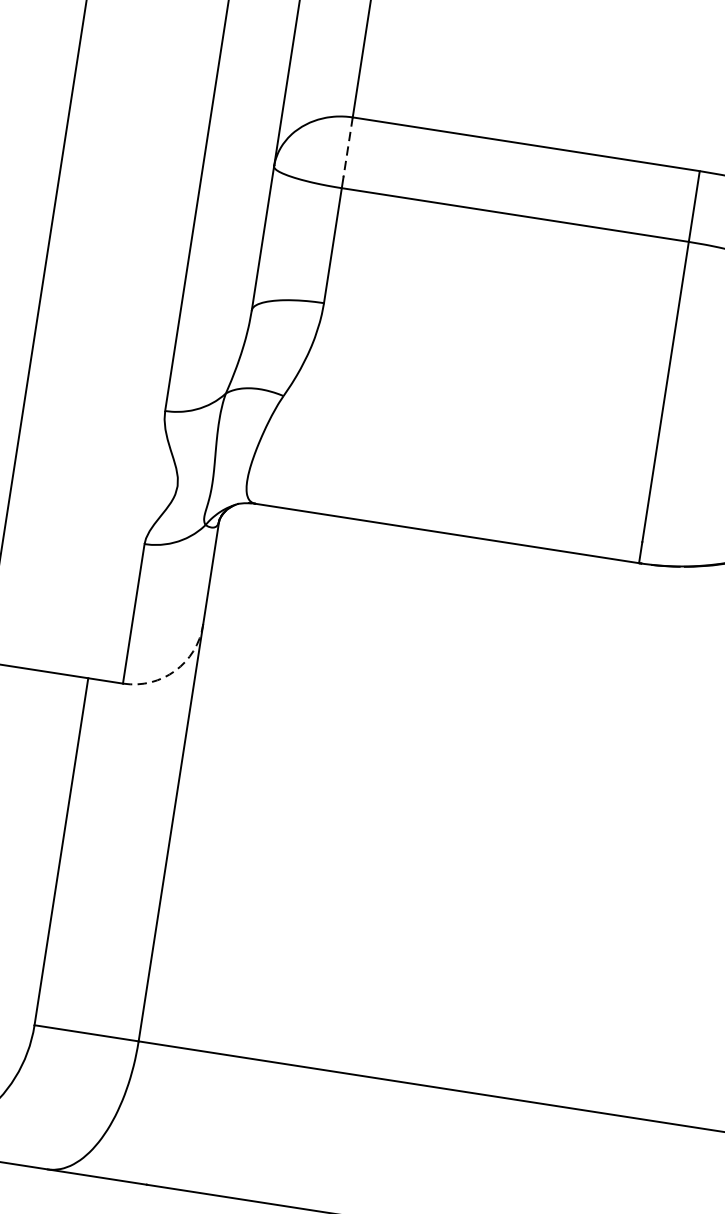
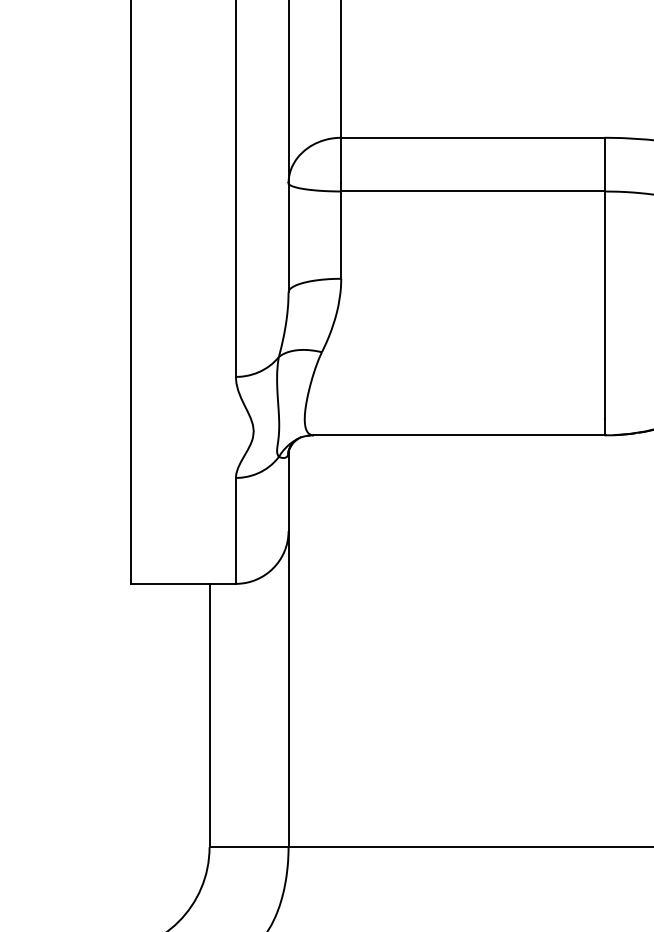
line: (348, 147) -> (341, 160), dashed -> solid
arc: (175, 671) -> (273, 568), dashed -> solid

